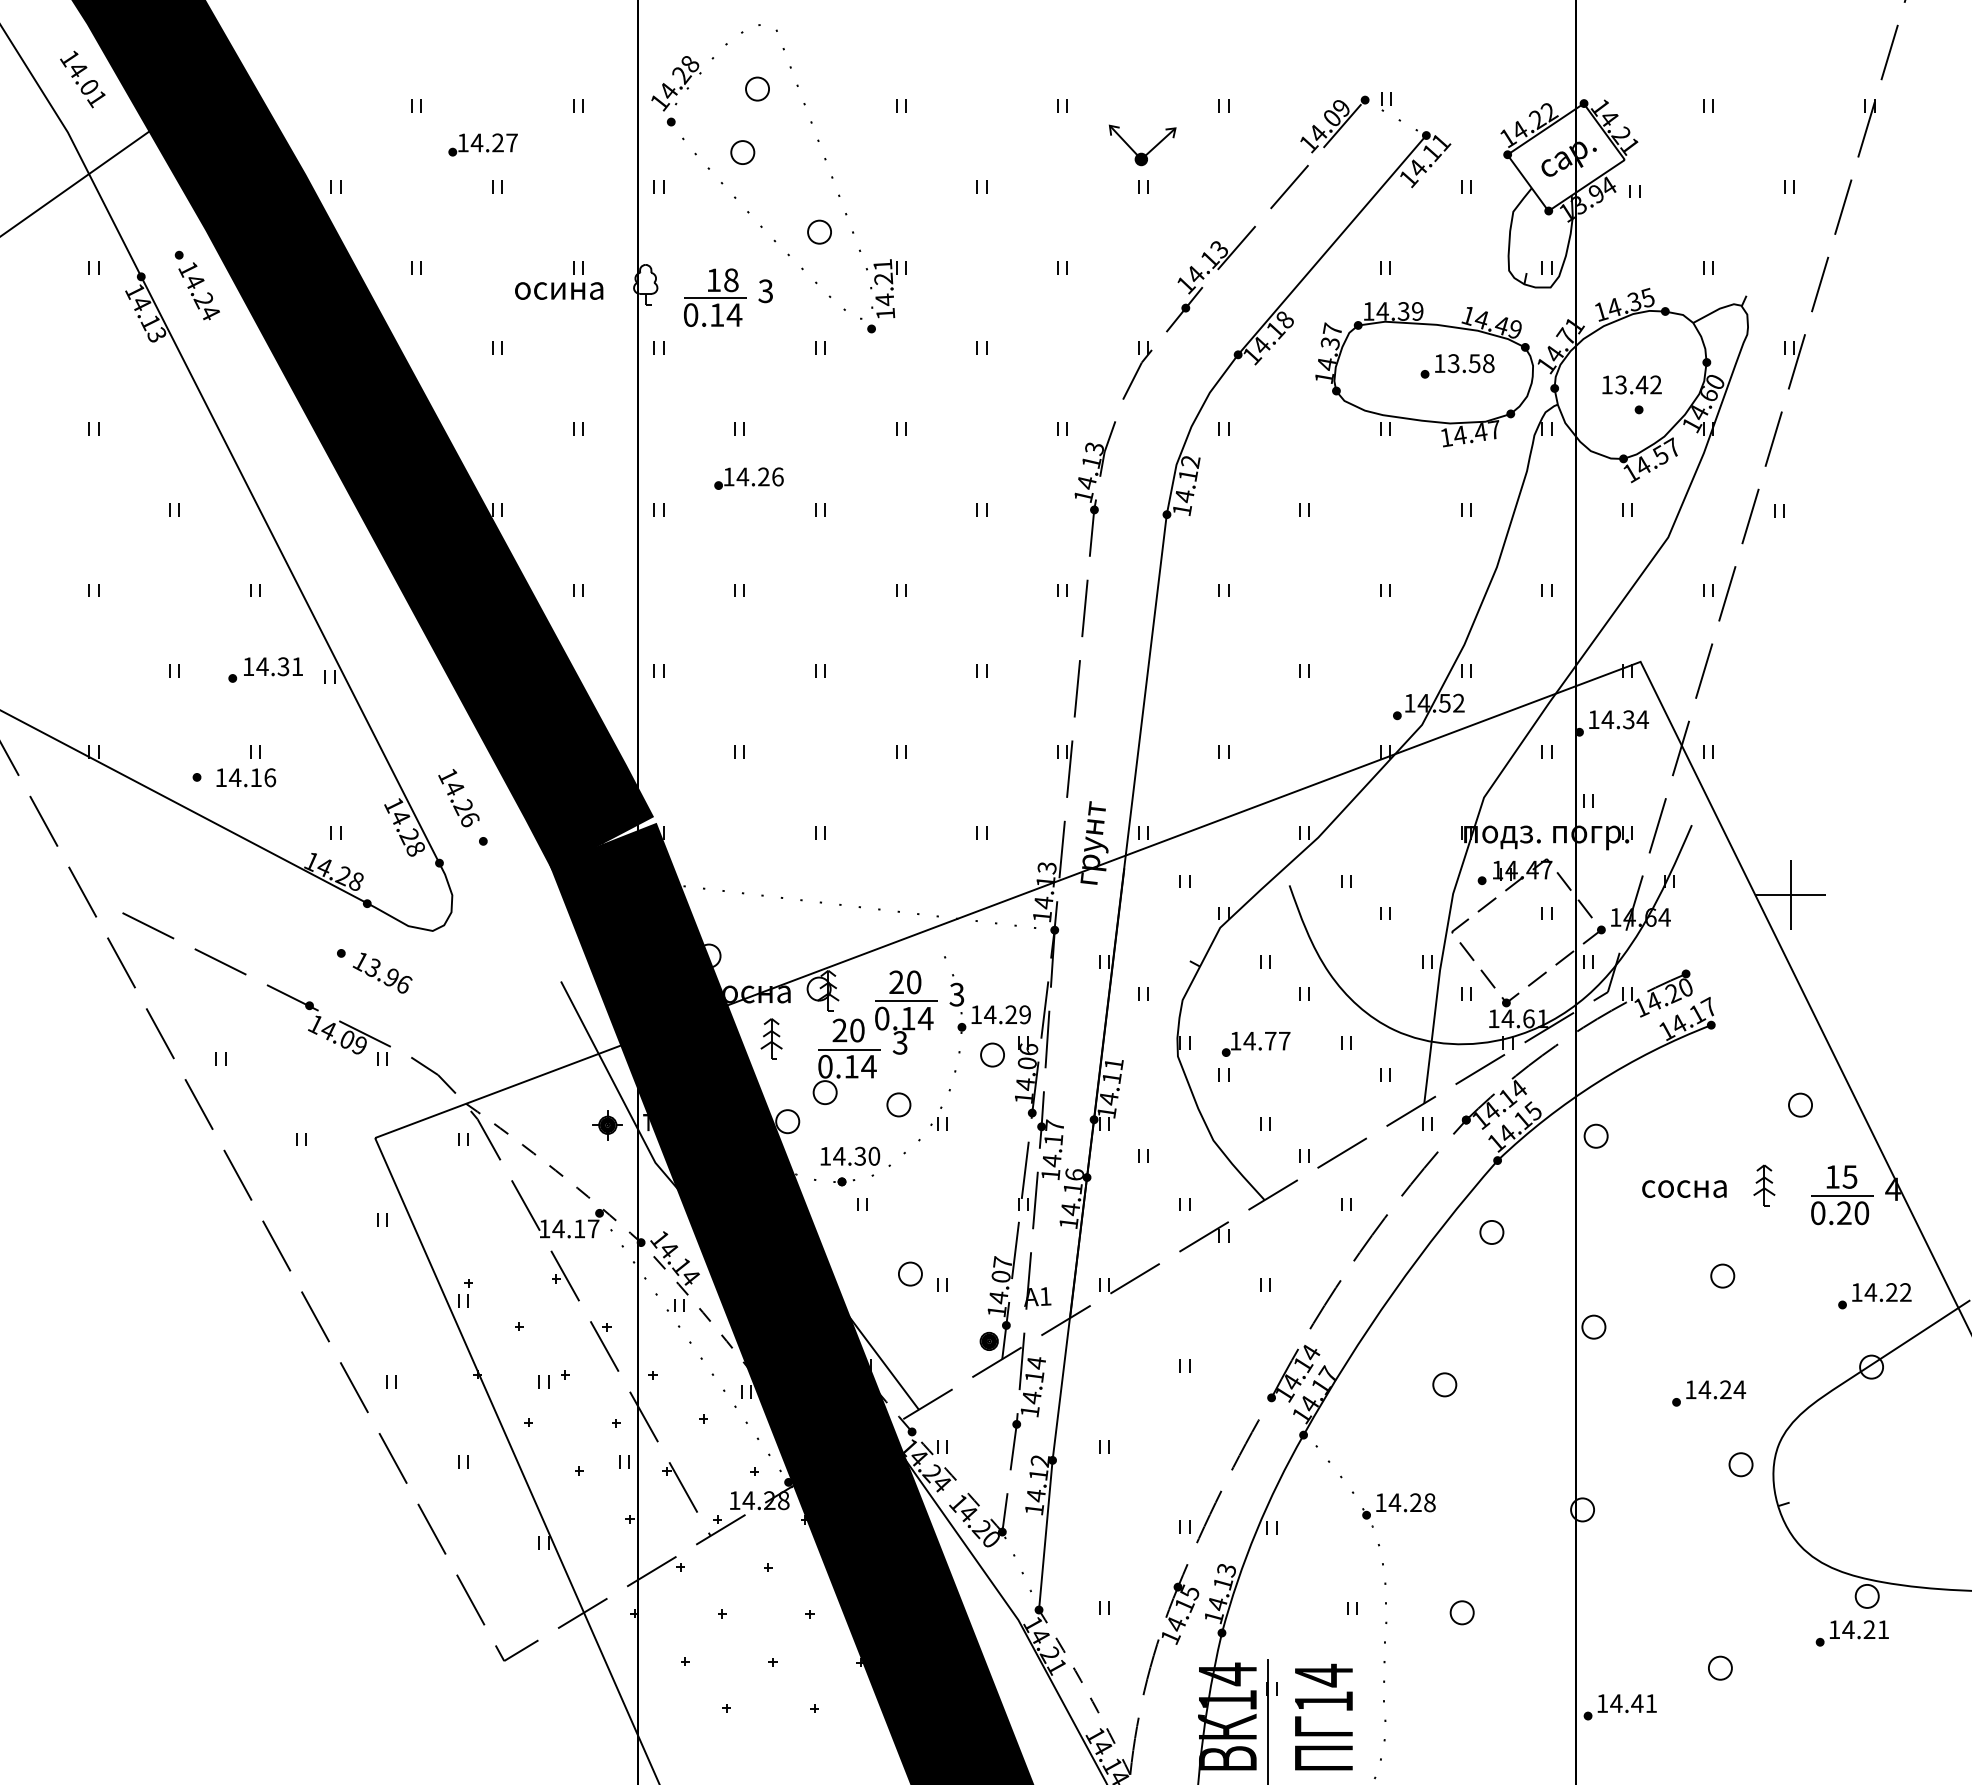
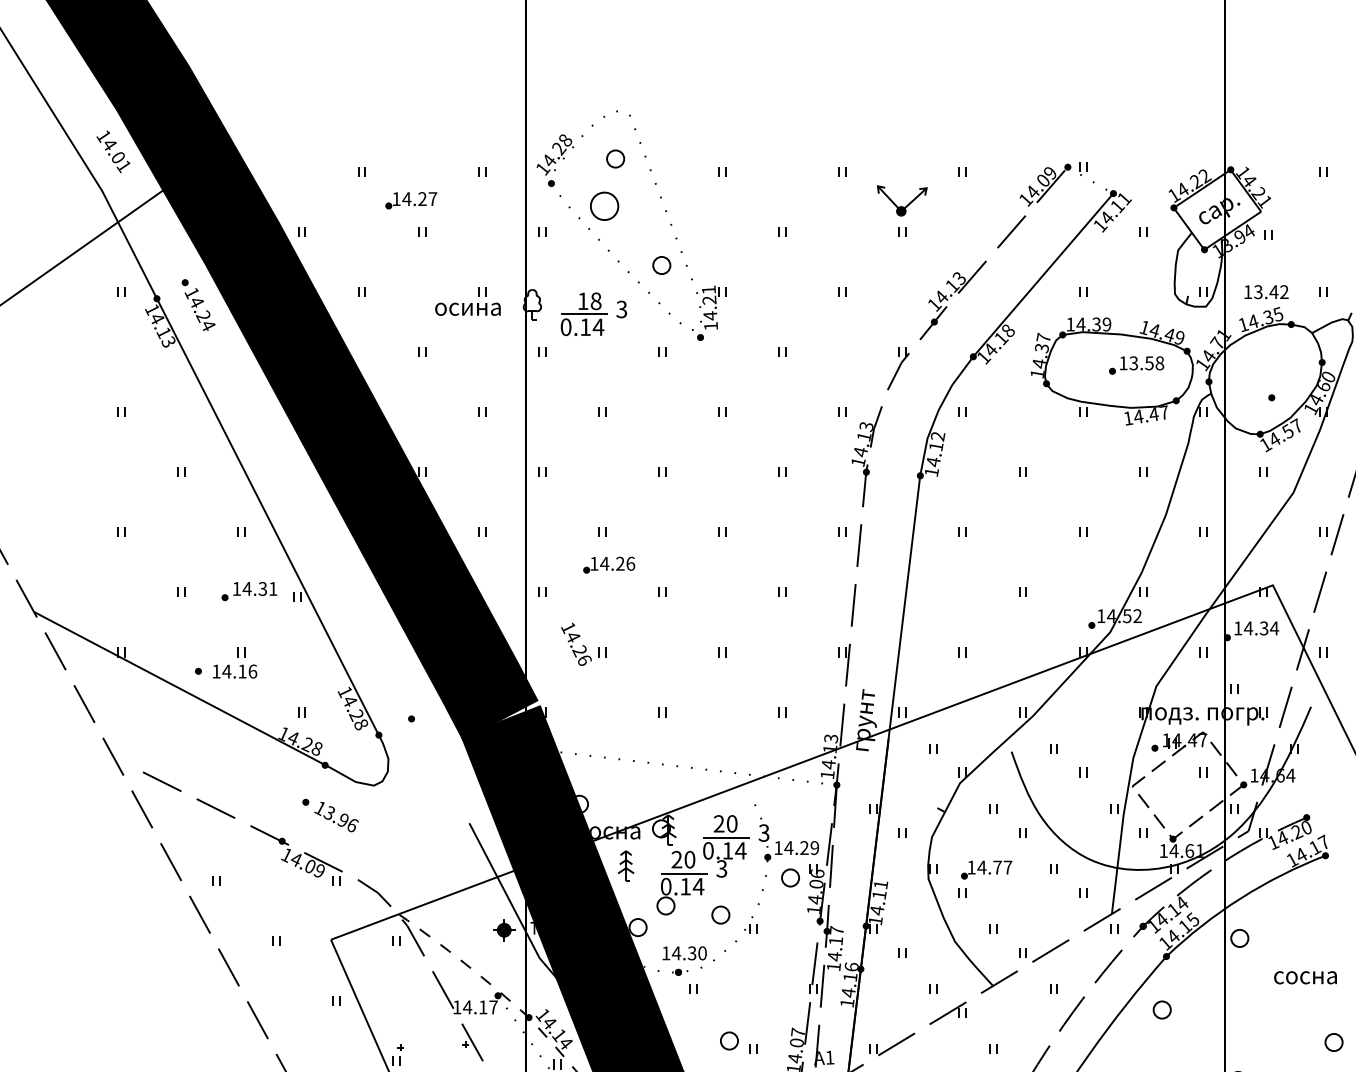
part: (742, 152) -> (604, 206), size x1.6
text: (1631, 384) -> (1266, 291), moved
part: (748, 478) -> (608, 564), moved
text: (458, 798) -> (576, 644), moved

